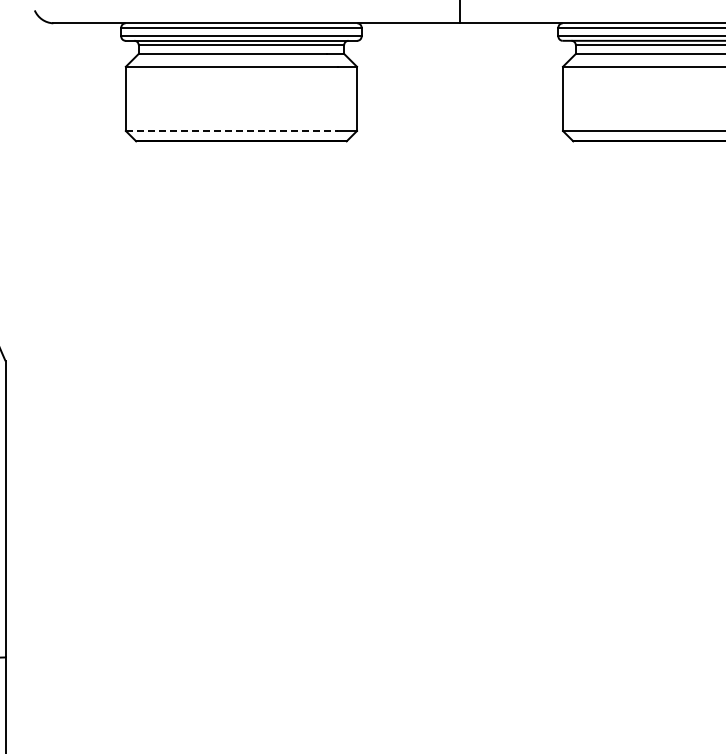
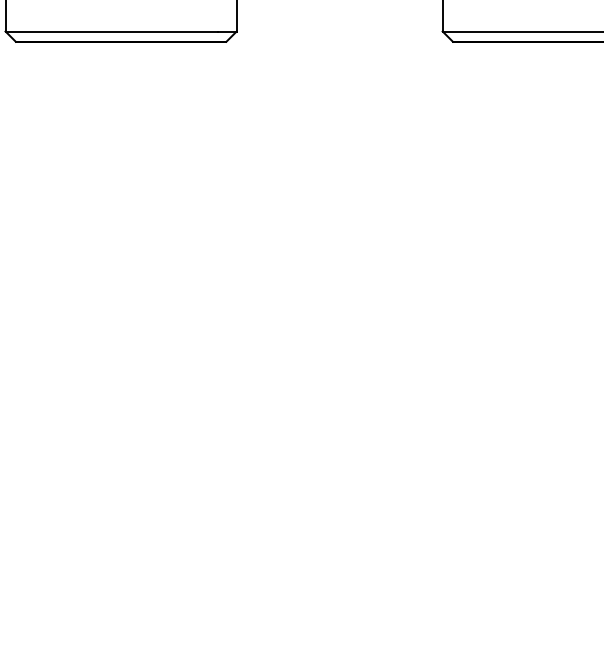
line: (232, 131) -> (112, 31), dashed -> solid

